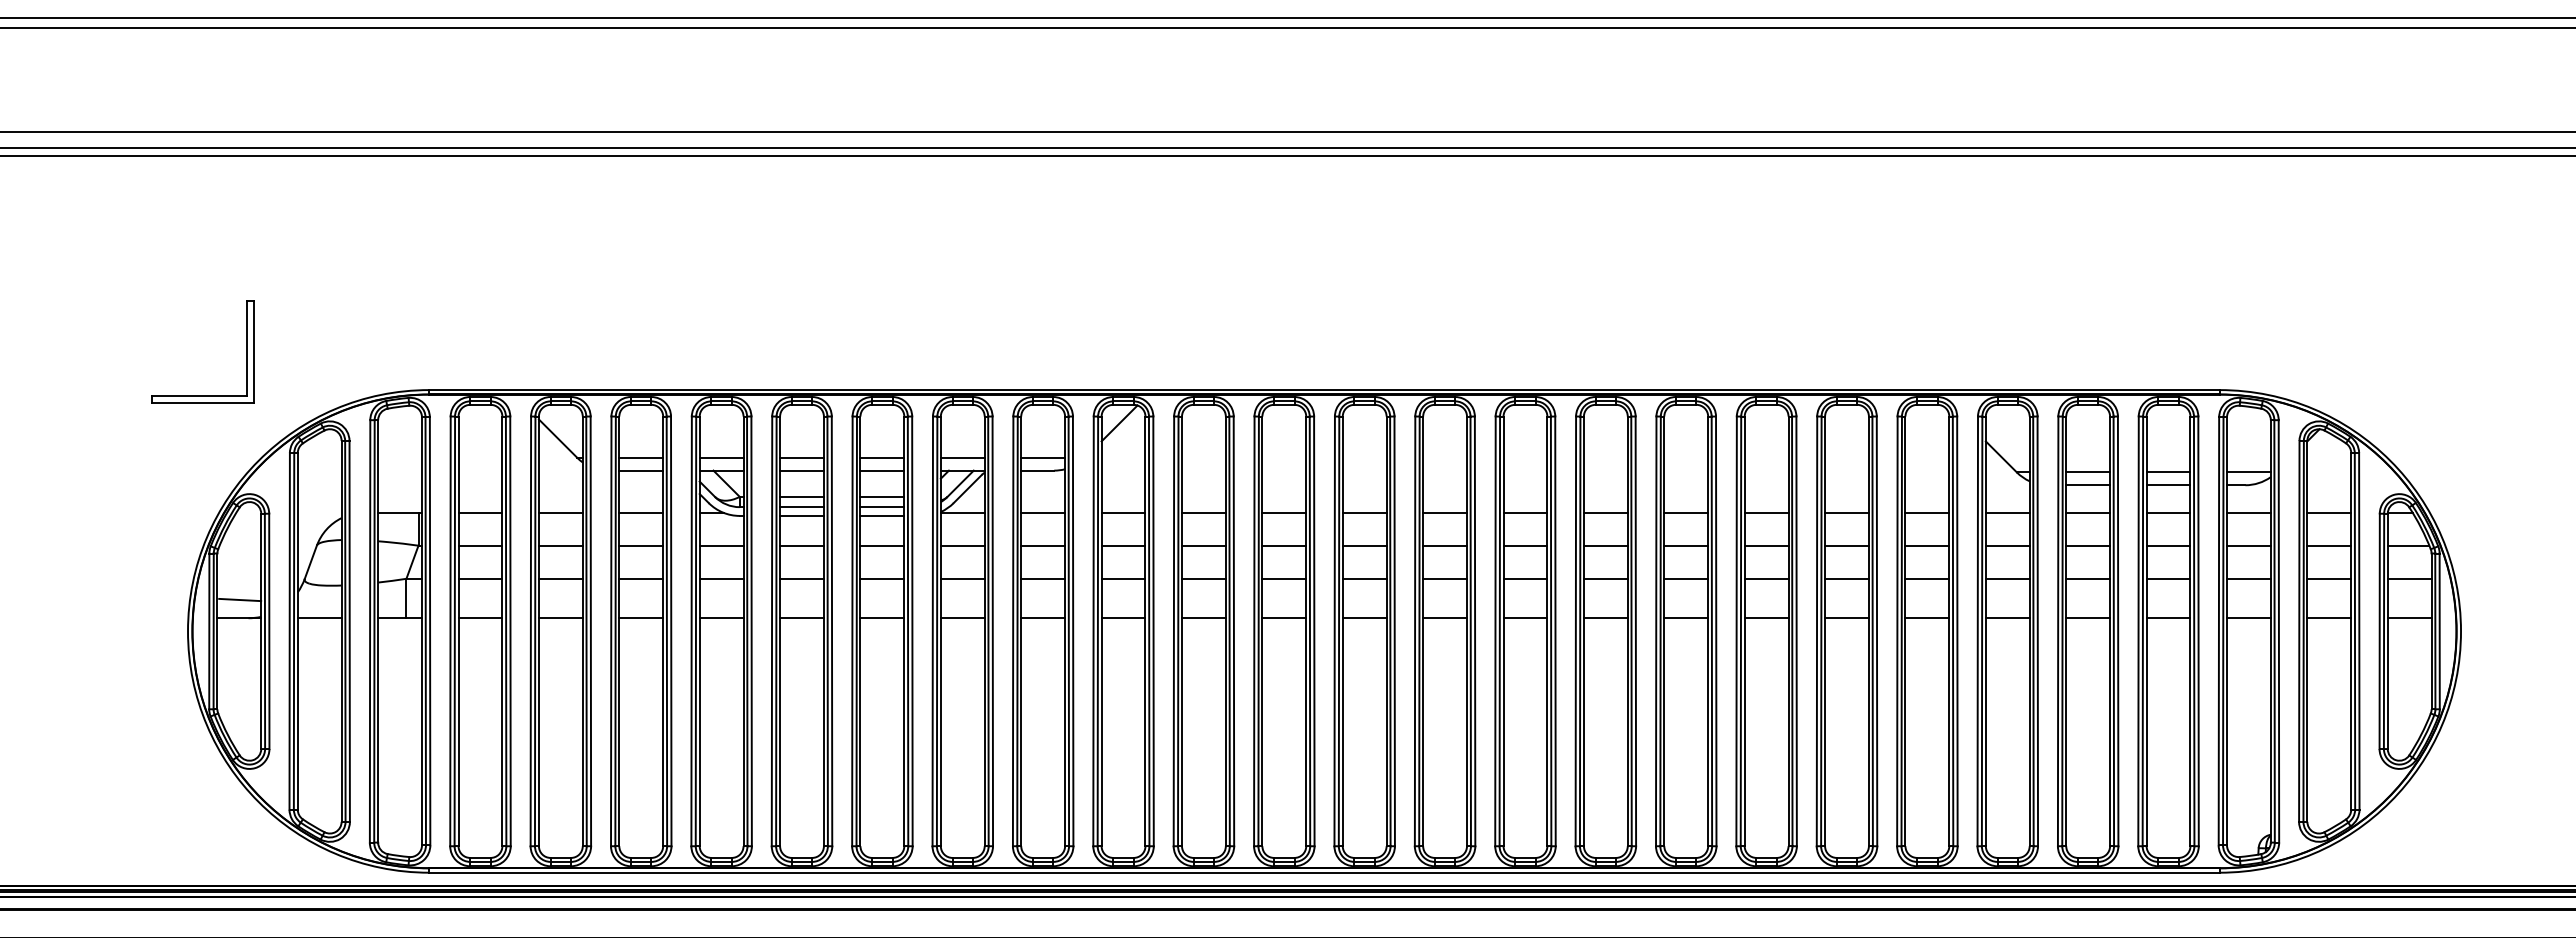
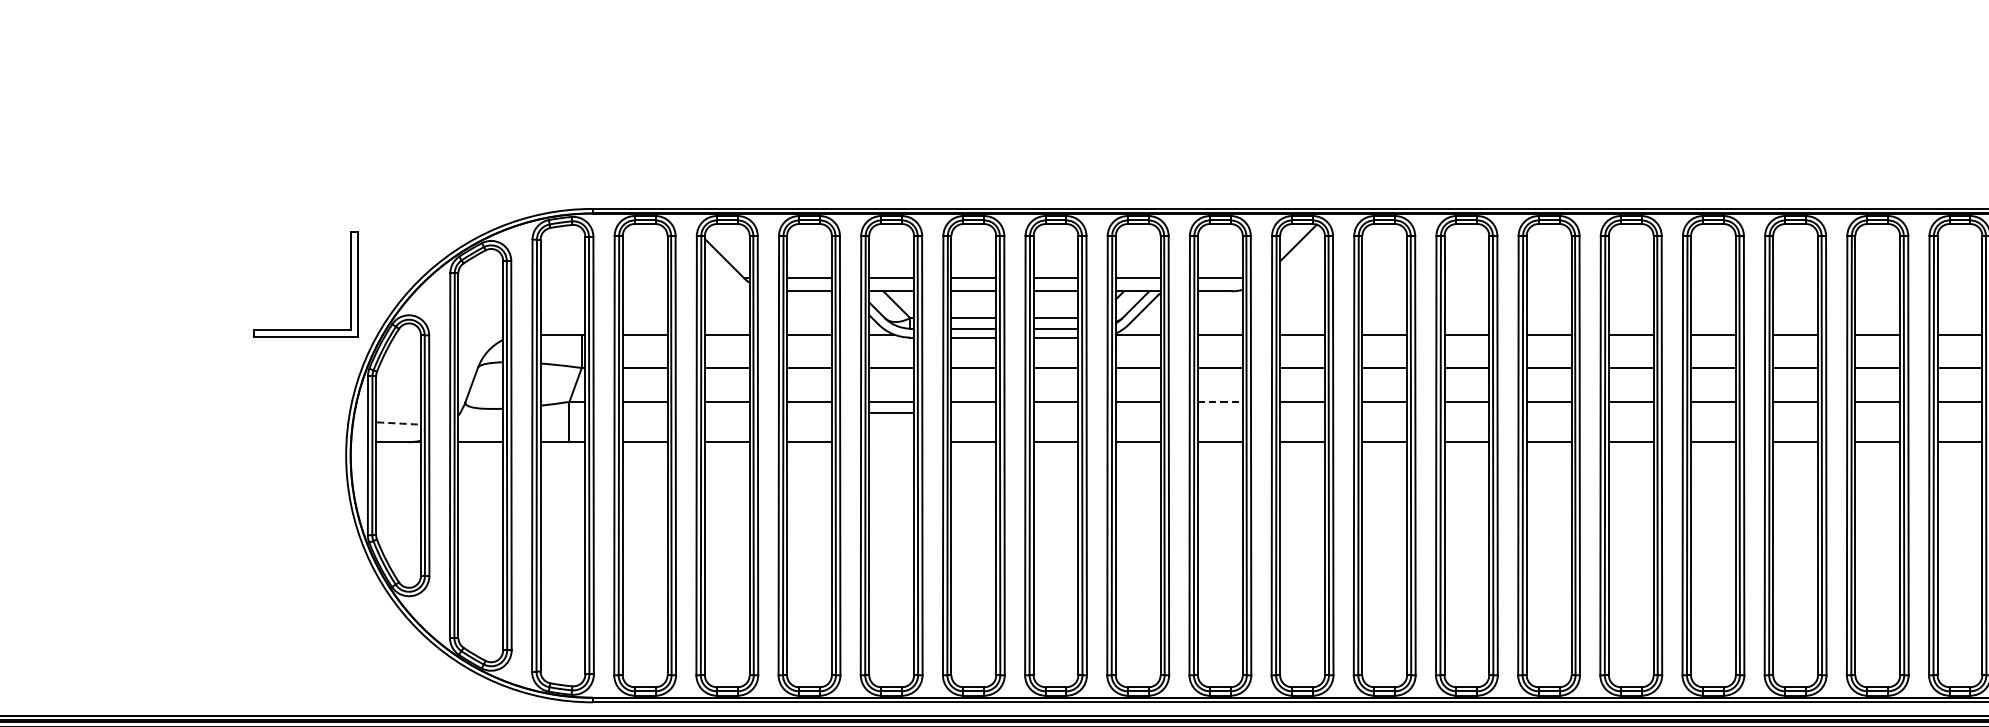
part: (246, 351) -> (350, 283), moved
line: (1043, 578) -> (1220, 401), solid -> dashed
arc: (240, 600) -> (399, 424), solid -> dashed
line: (721, 618) -> (891, 412), moved

